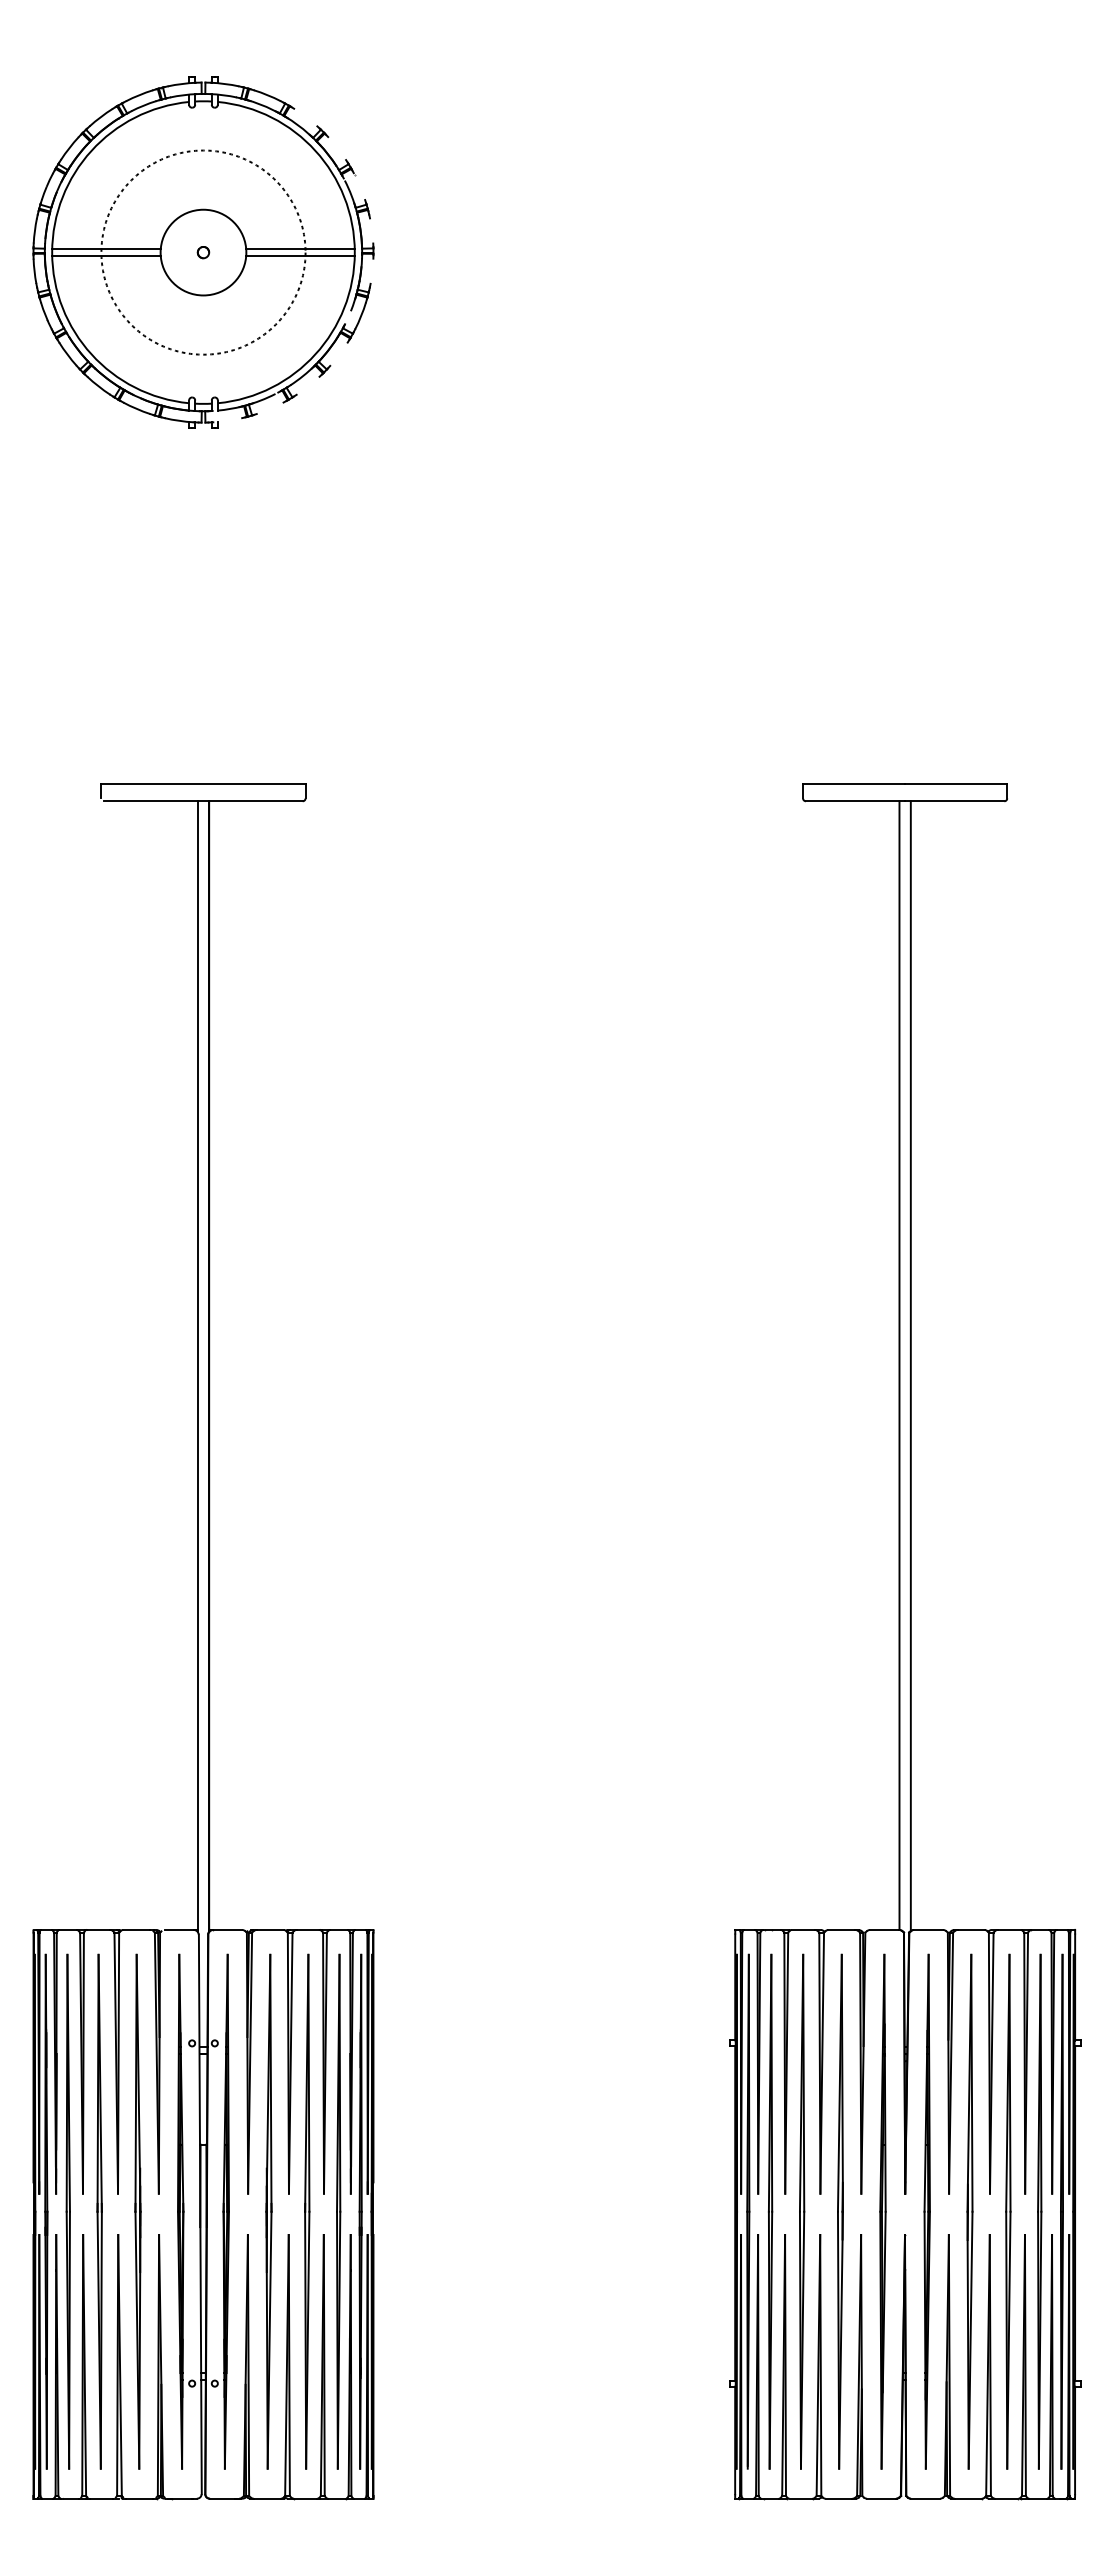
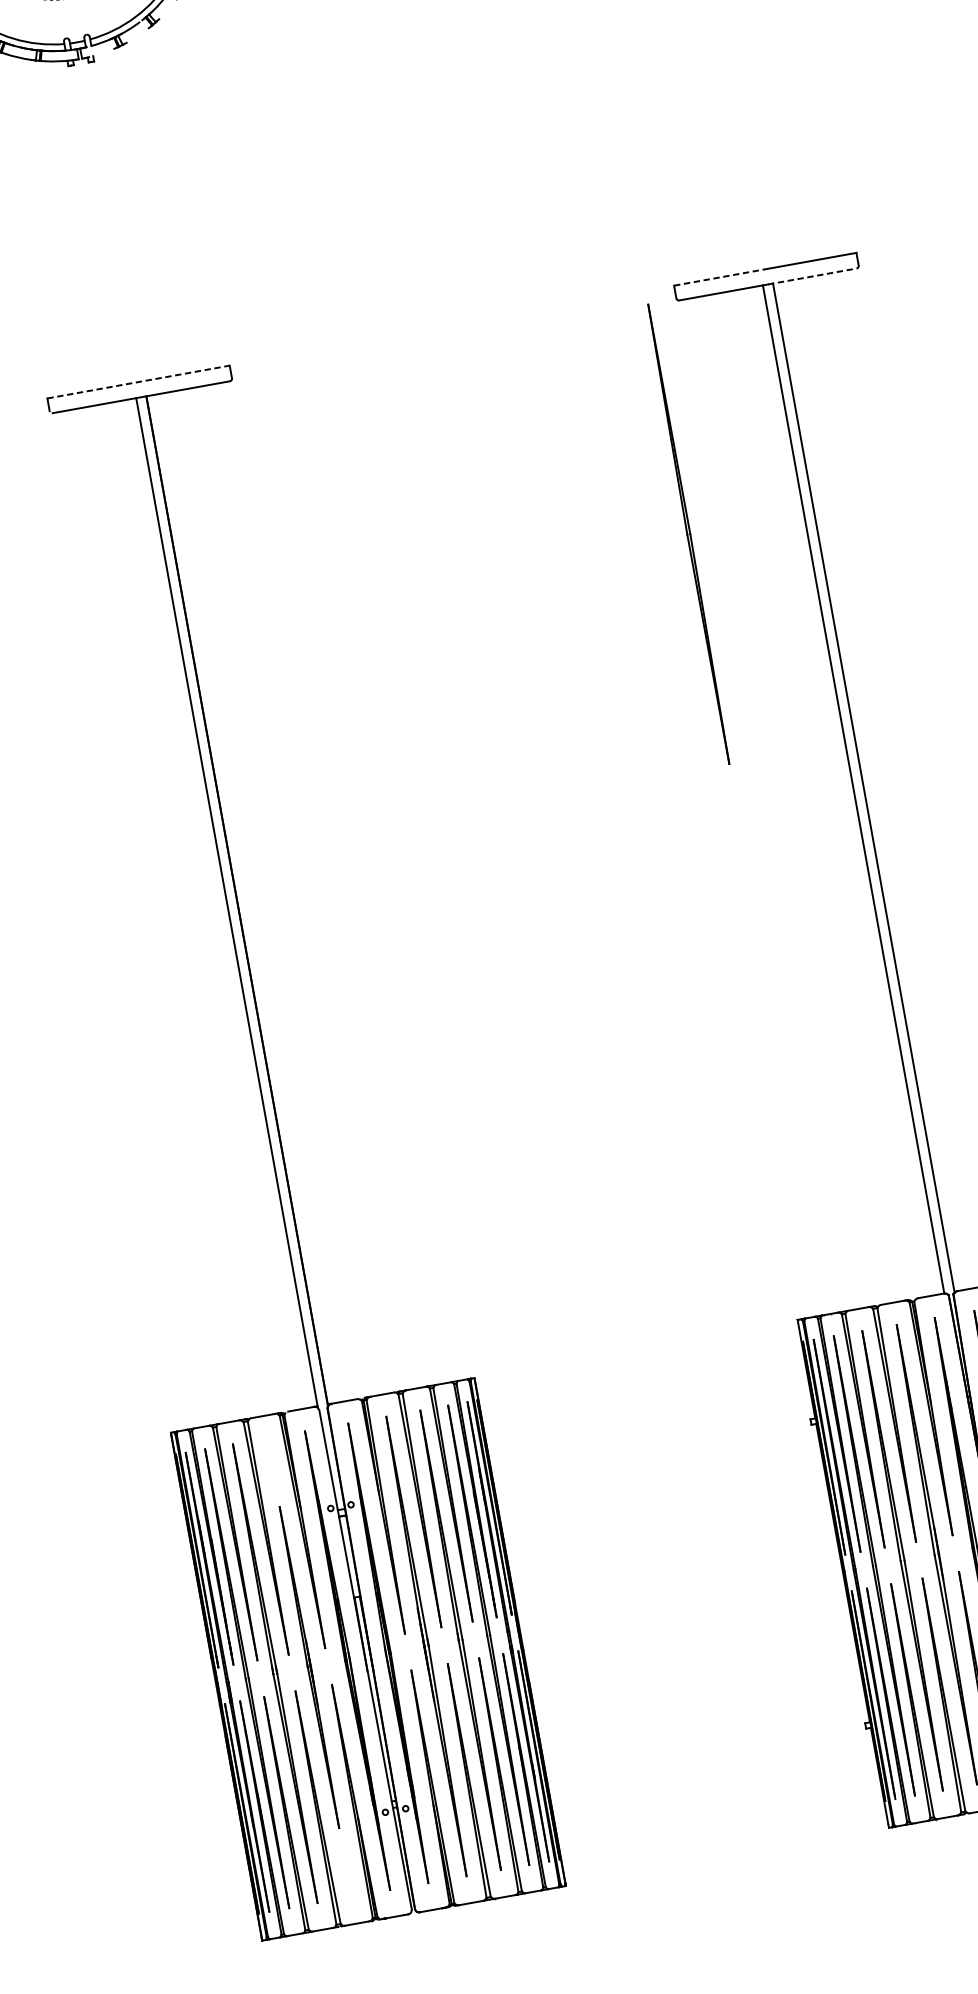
line: (203, 784) -> (138, 382), solid -> dashed
line: (854, 784) -> (720, 277), solid -> dashed
line: (954, 801) -> (812, 276), solid -> dashed
part: (770, 1056) -> (688, 534), added
part: (137, 2211) -> (308, 1667), size x0.7

